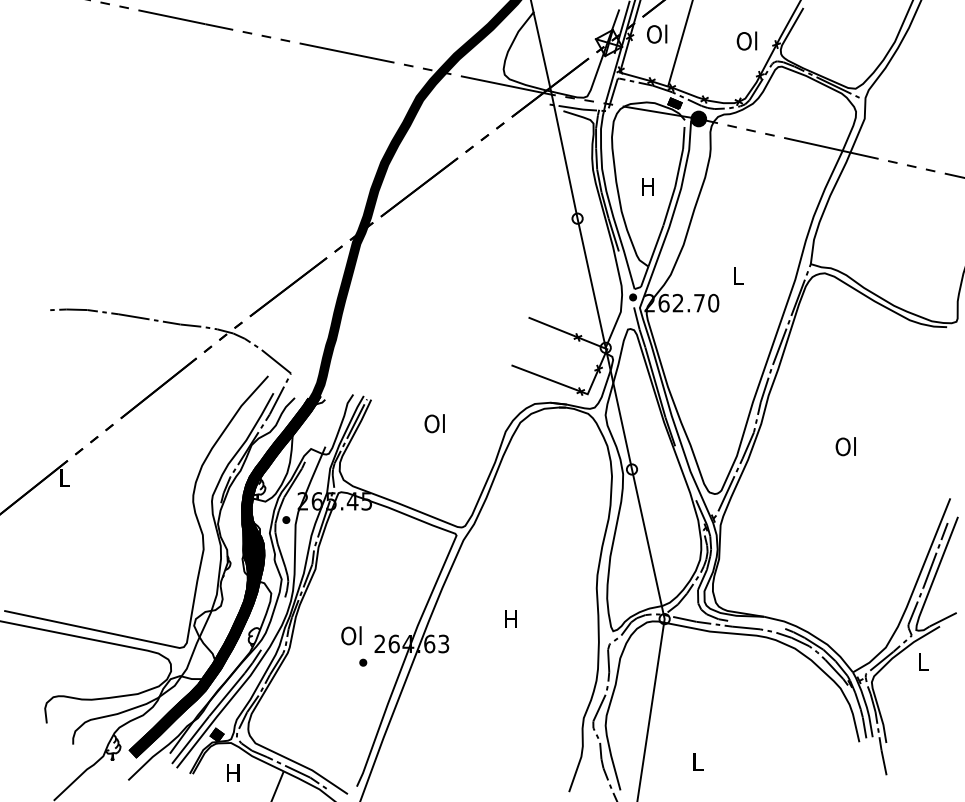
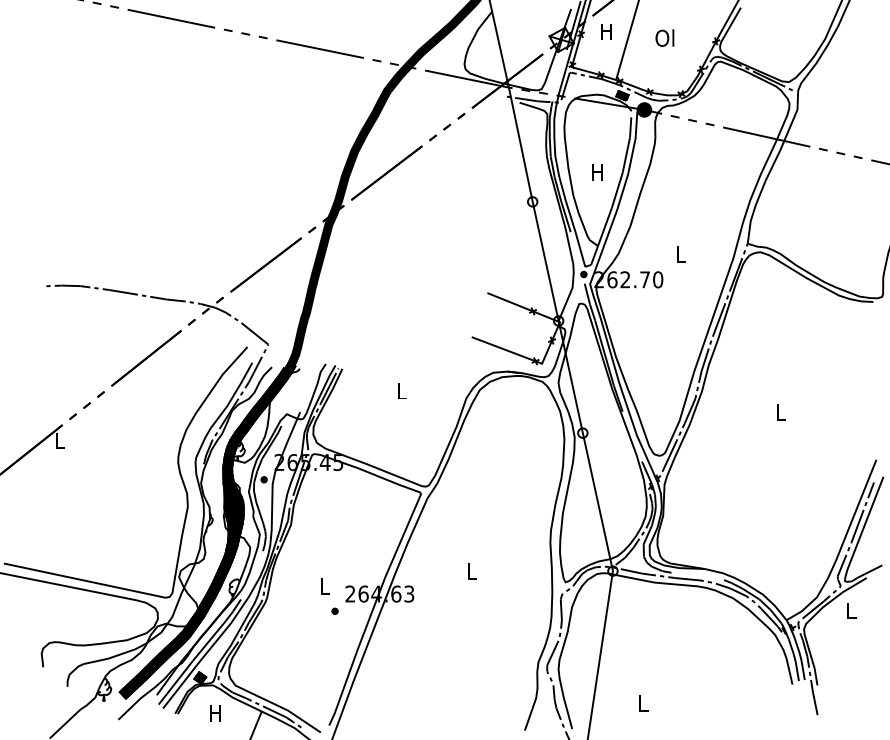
text: (657, 33) -> (606, 31), Ol -> H
text: (746, 40) -> (664, 37), moved
text: (434, 423) -> (400, 390), Ol -> L
text: (845, 446) -> (779, 411), Ol -> L
text: (510, 618) -> (470, 570), H -> L
text: (351, 635) -> (324, 586), Ol -> L

